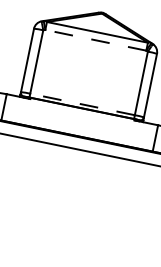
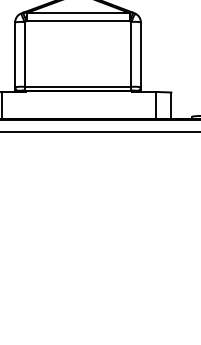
line: (96, 40) -> (78, 21), dashed -> solid
line: (82, 104) -> (77, 86), dashed -> solid

